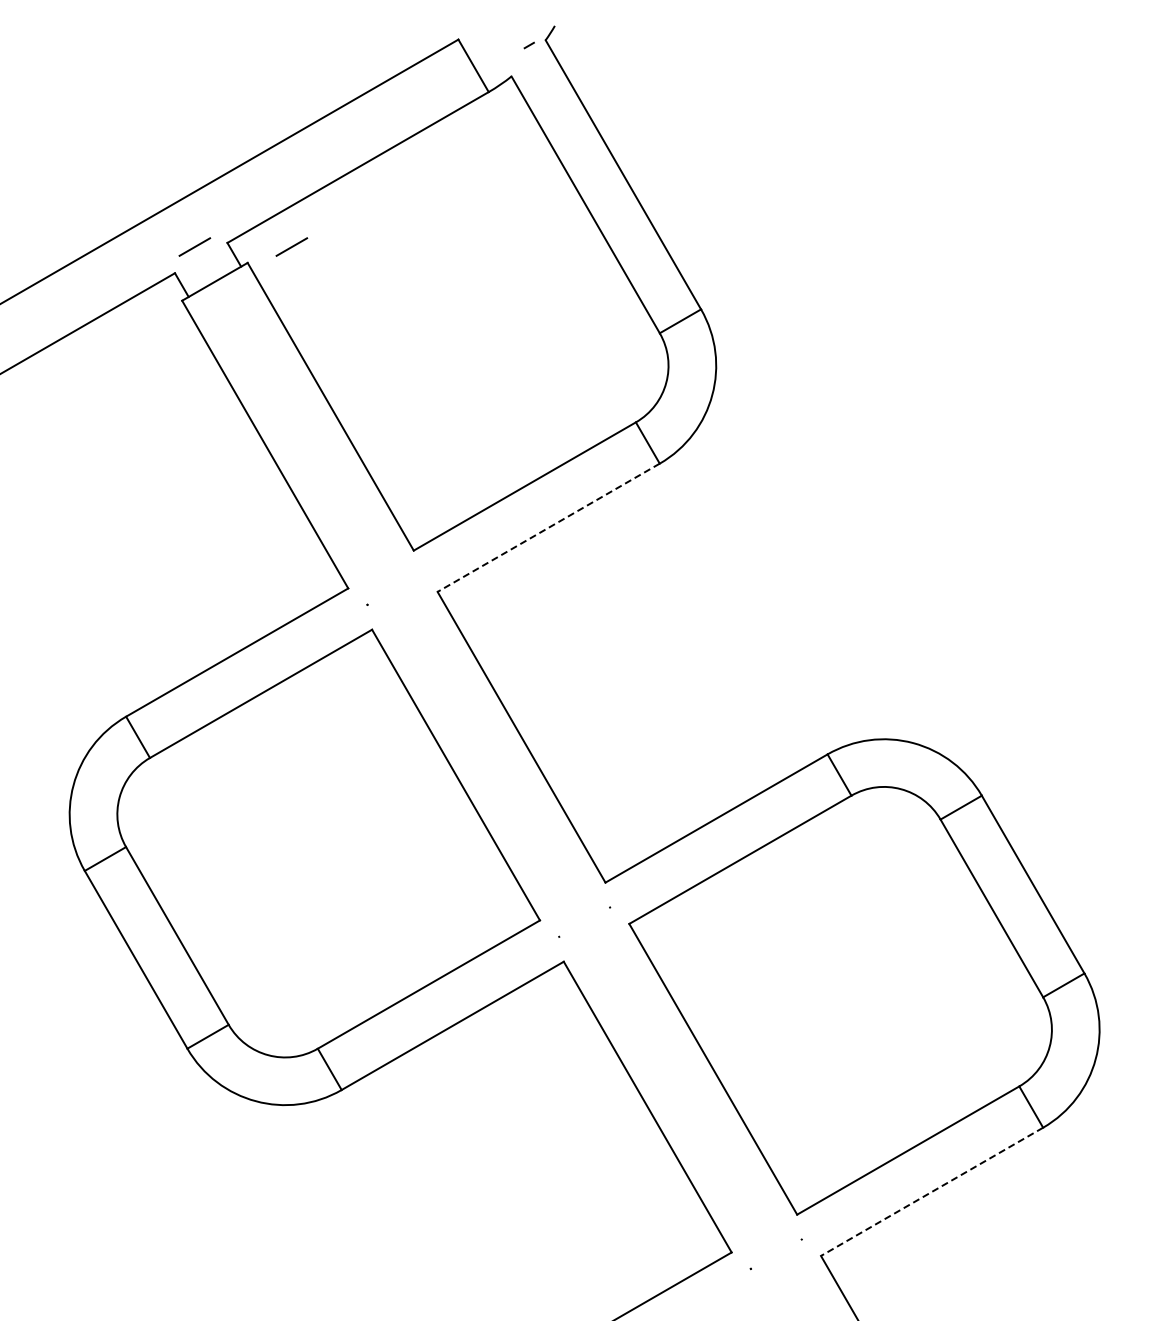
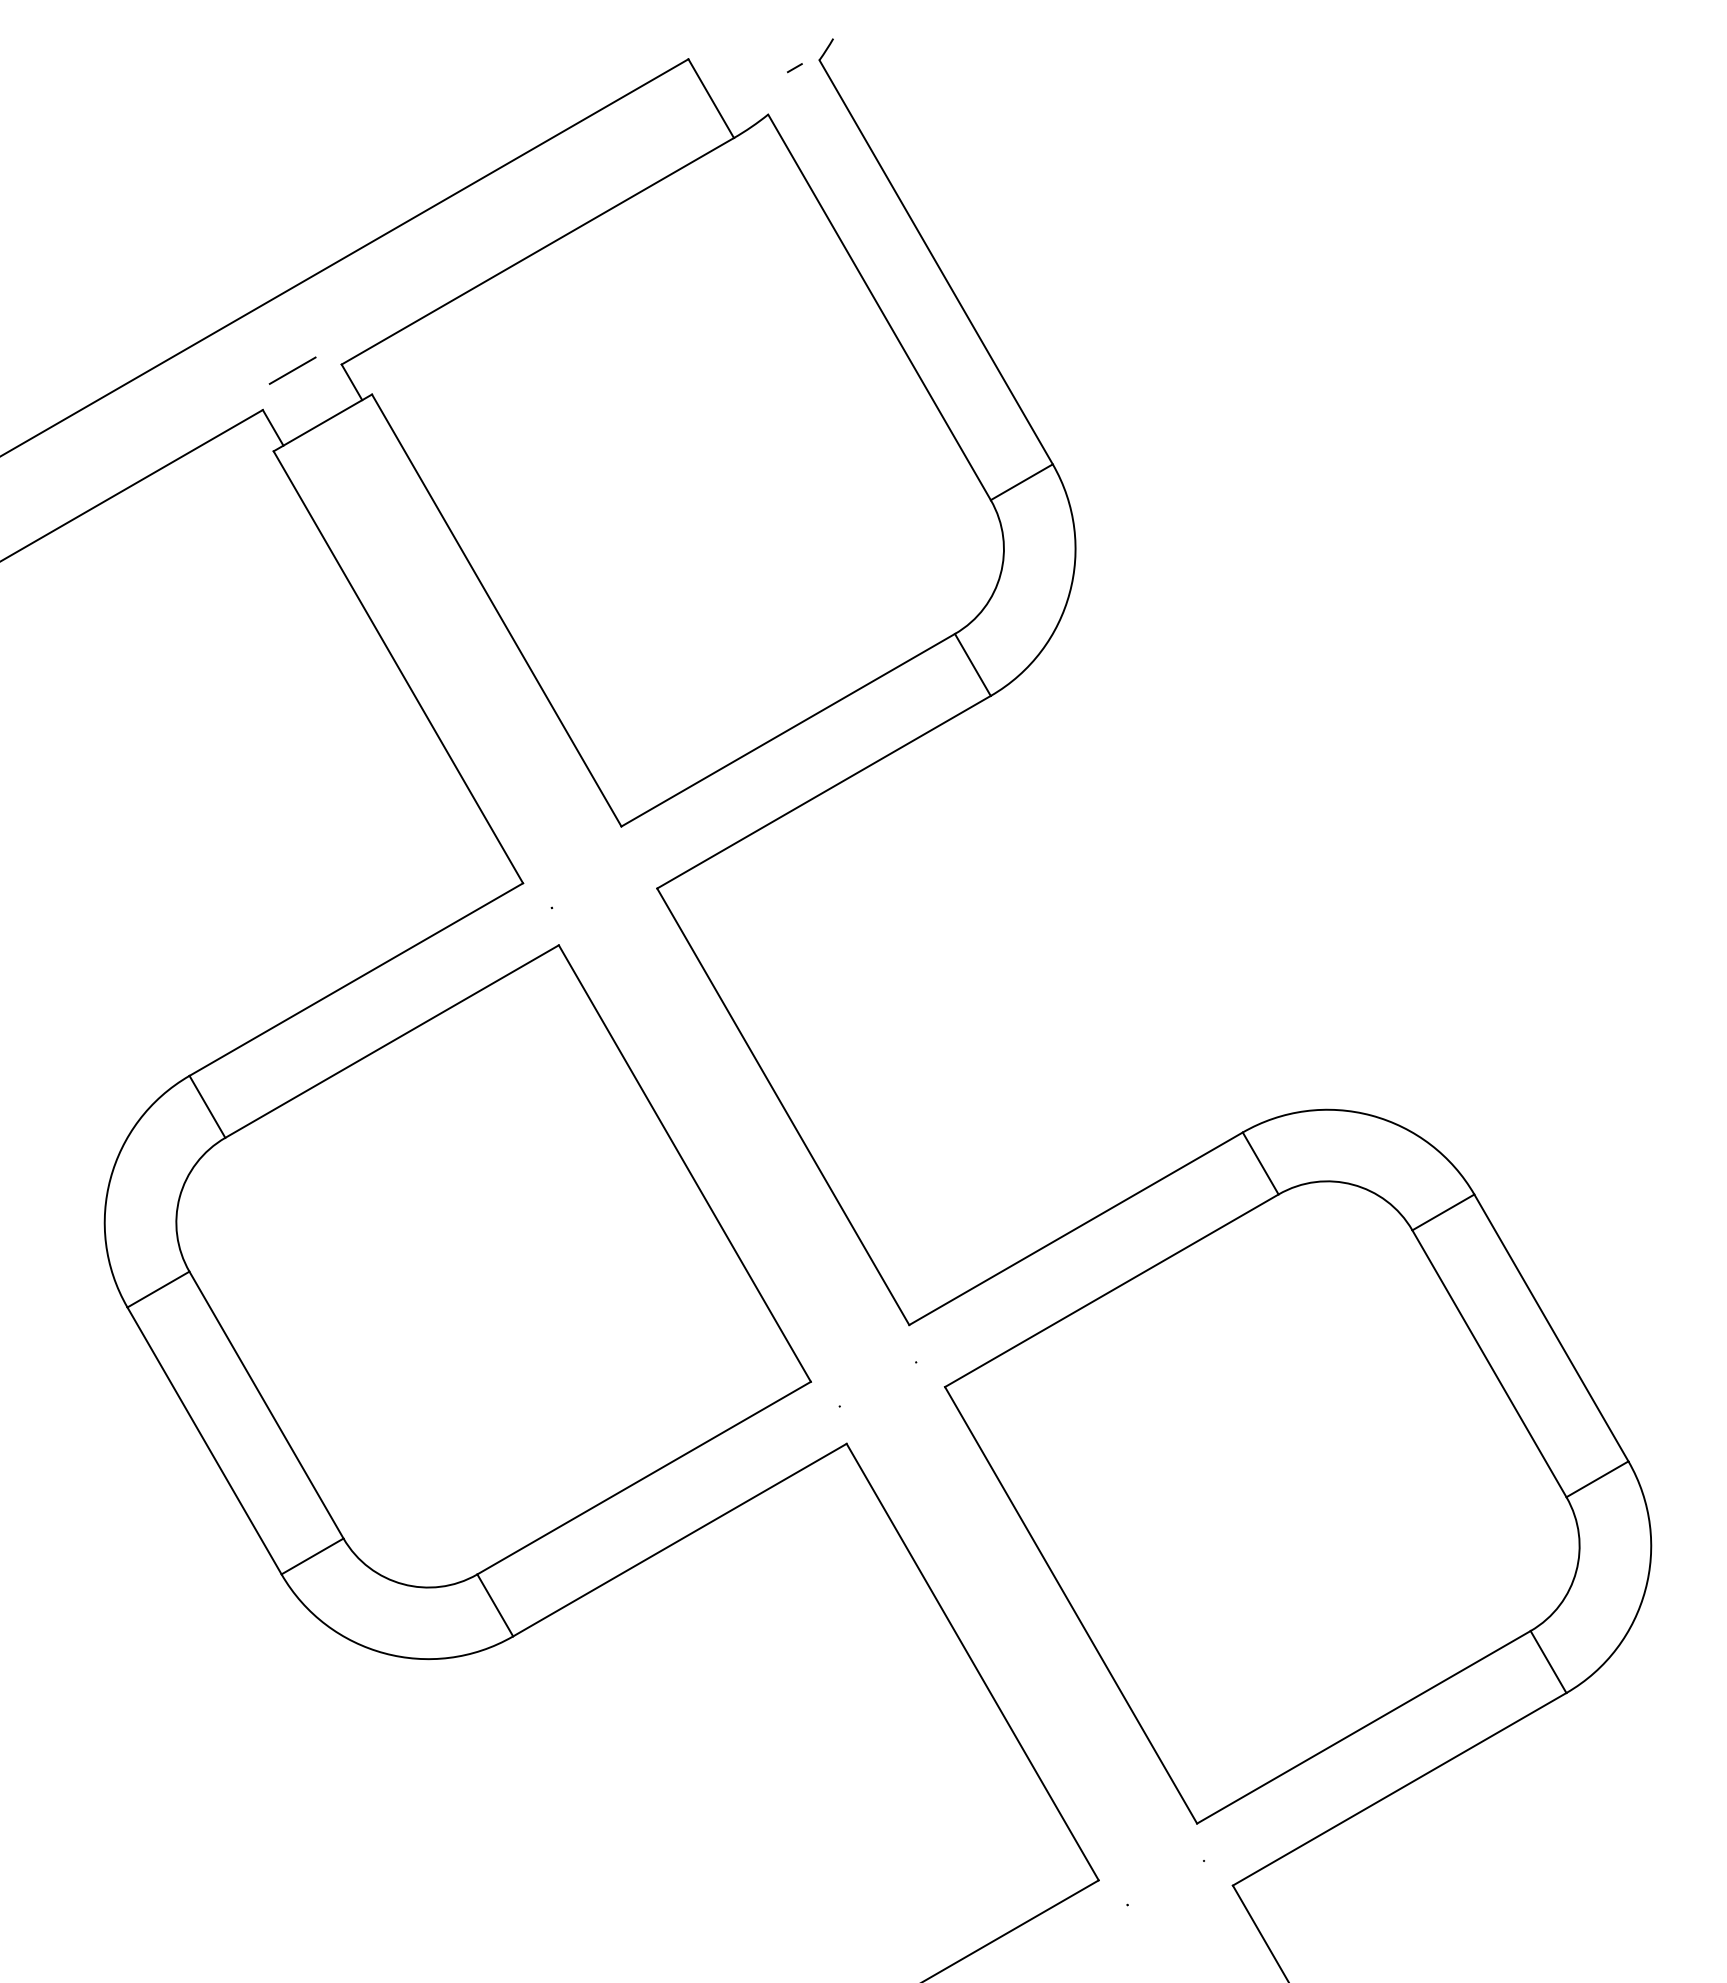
line: (291, 246) -> (437, 369), removed
line: (548, 528) -> (823, 793), dashed -> solid
line: (931, 1192) -> (1398, 1790), dashed -> solid

